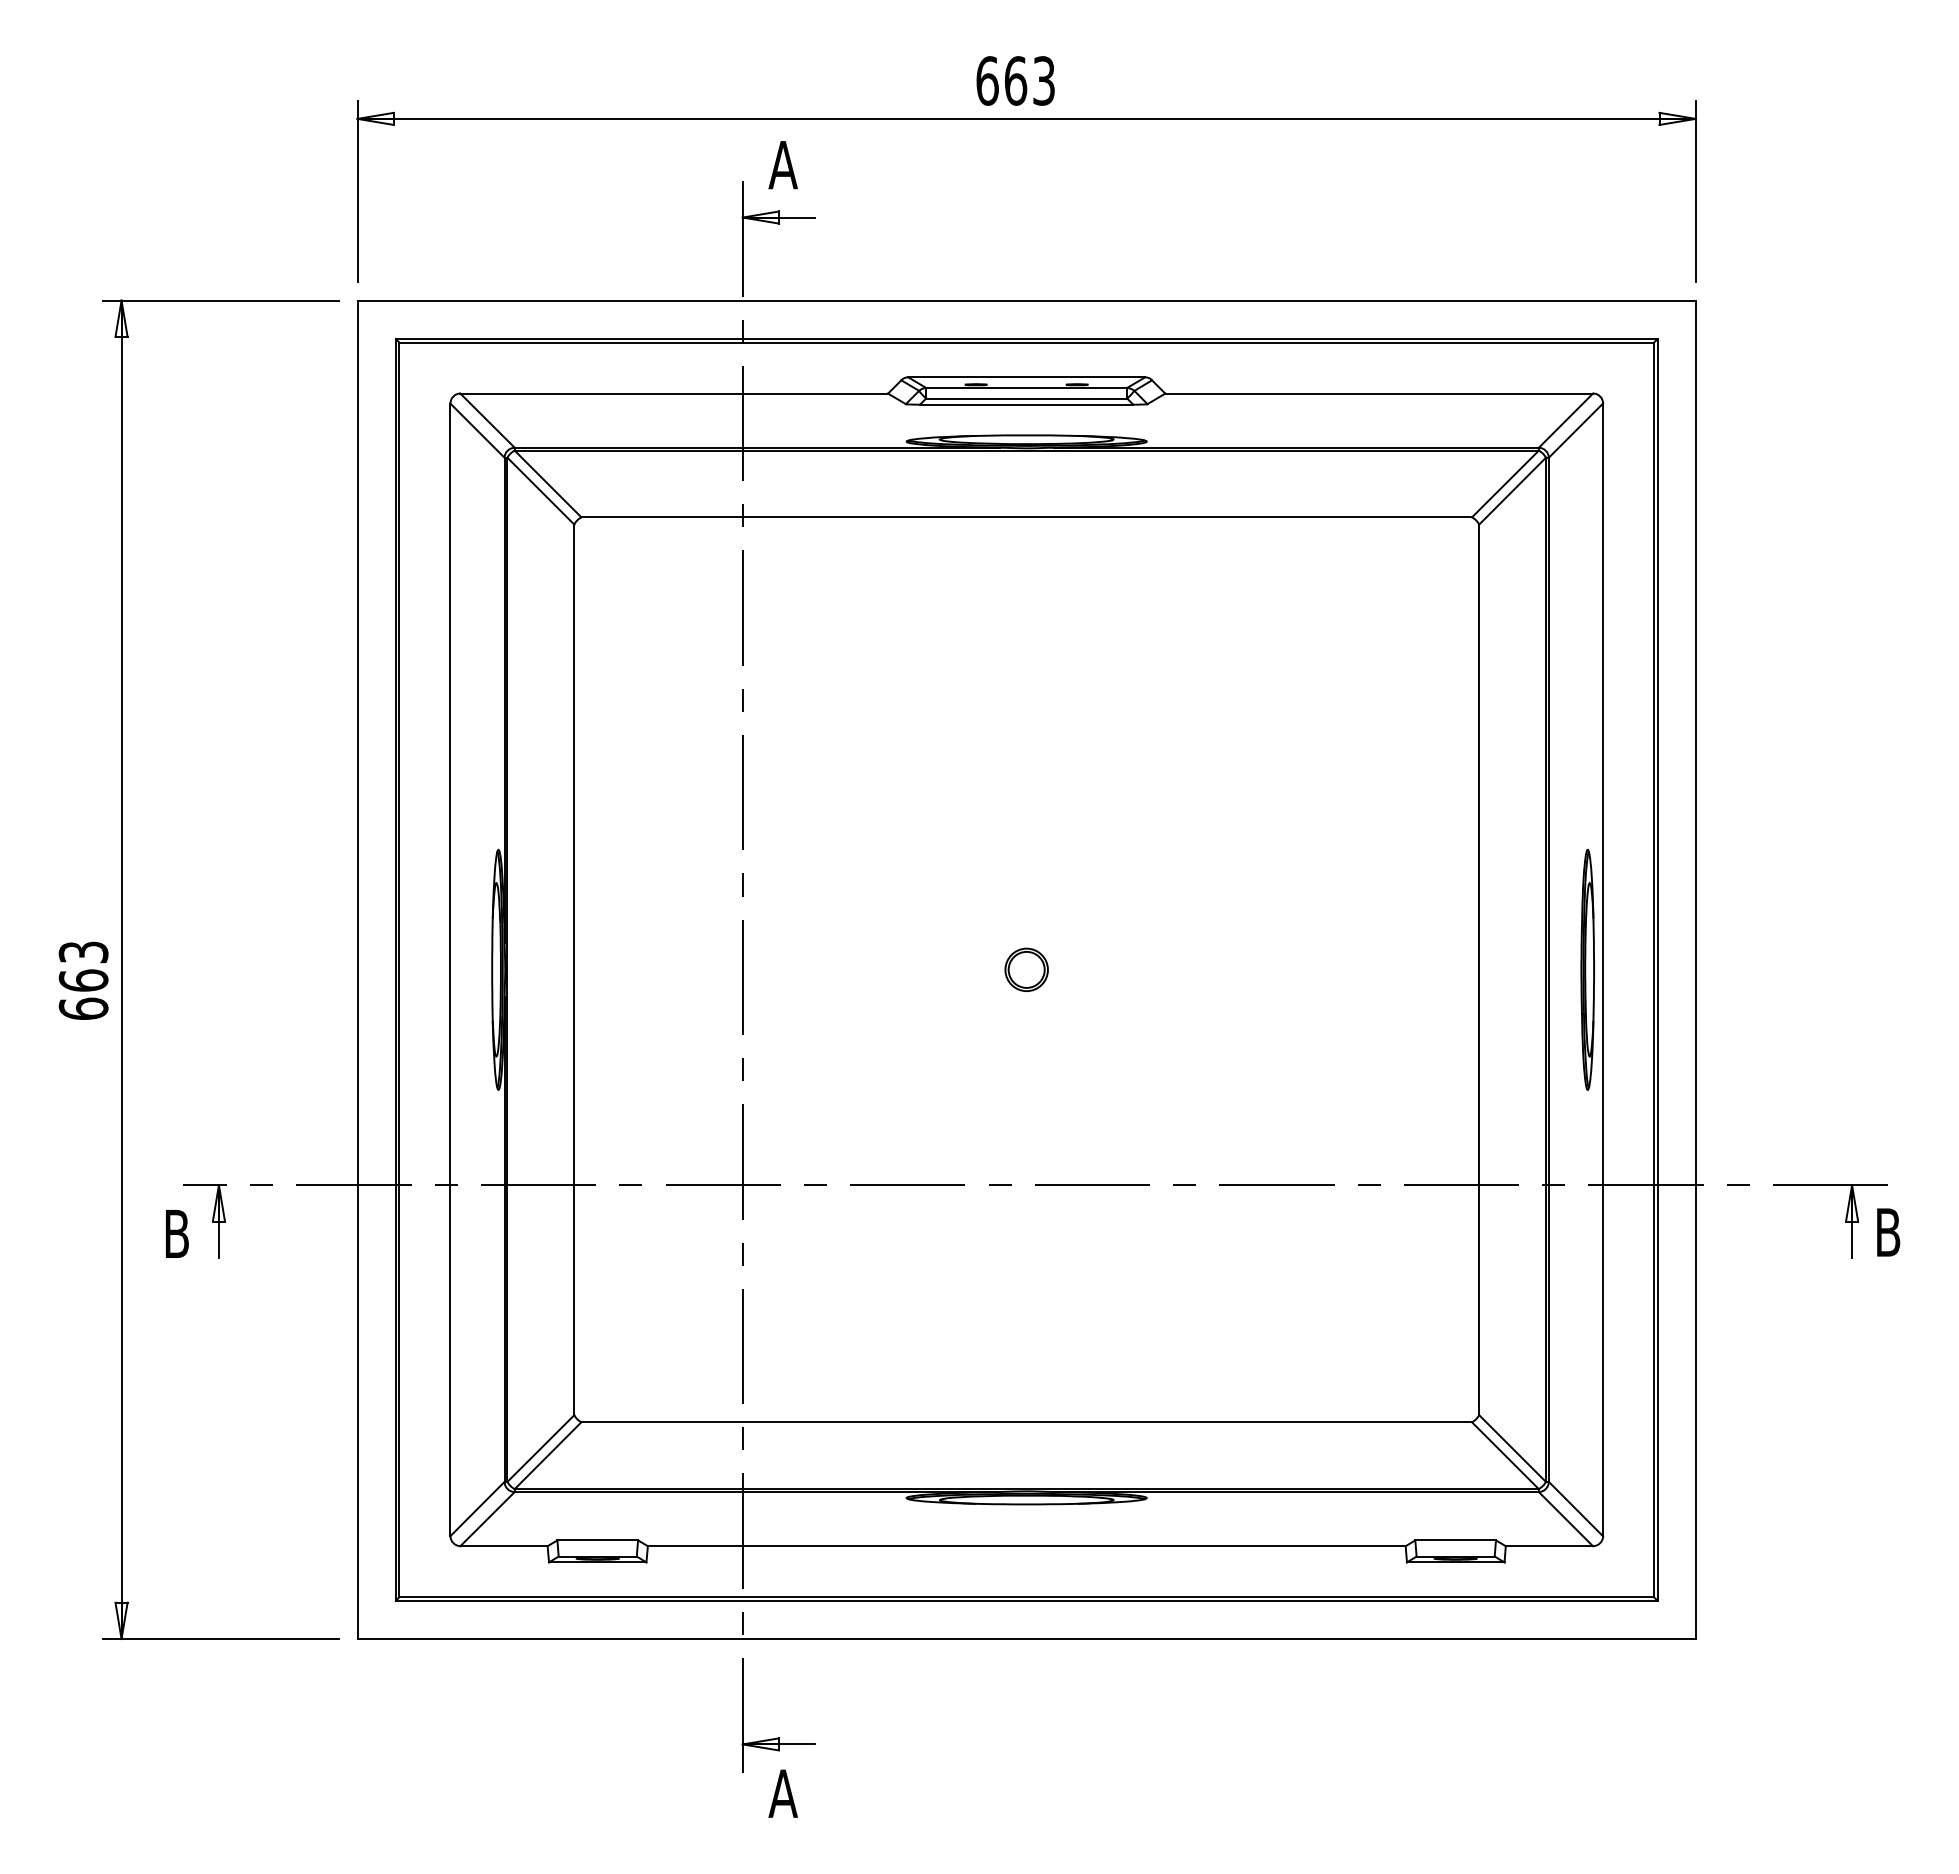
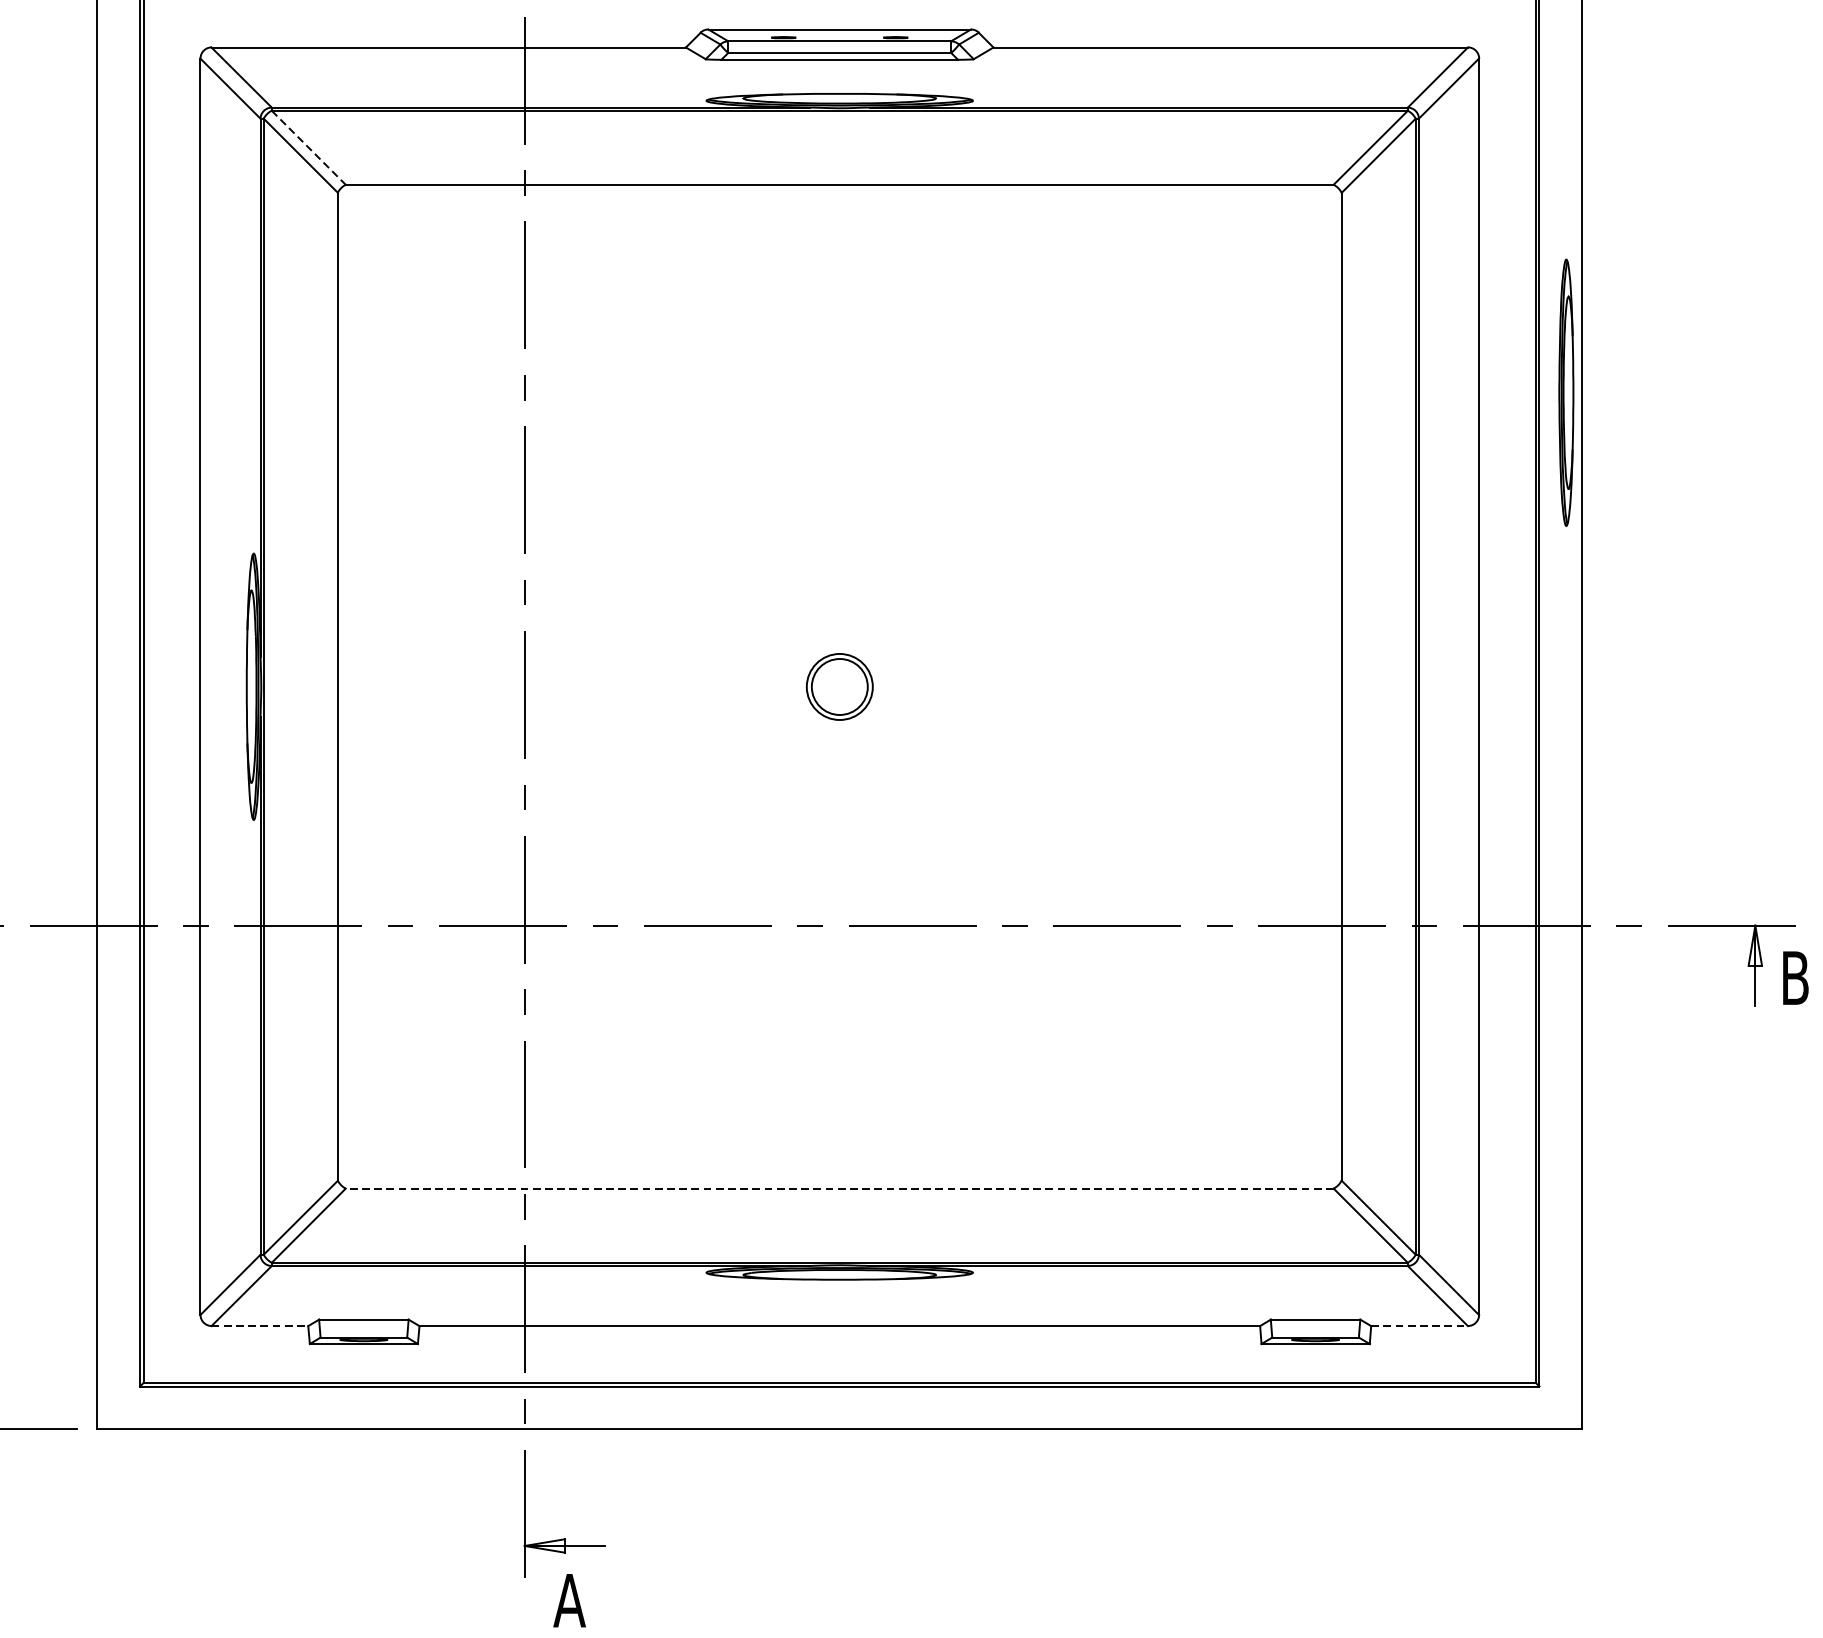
line: (548, 484) -> (309, 148), solid -> dashed
part: (1026, 969) -> (839, 686), size x1.4
part: (1587, 969) -> (1566, 392), moved
line: (1026, 1422) -> (839, 1188), solid -> dashed
line: (504, 1546) -> (260, 1326), solid -> dashed
line: (1549, 1546) -> (1419, 1326), solid -> dashed

